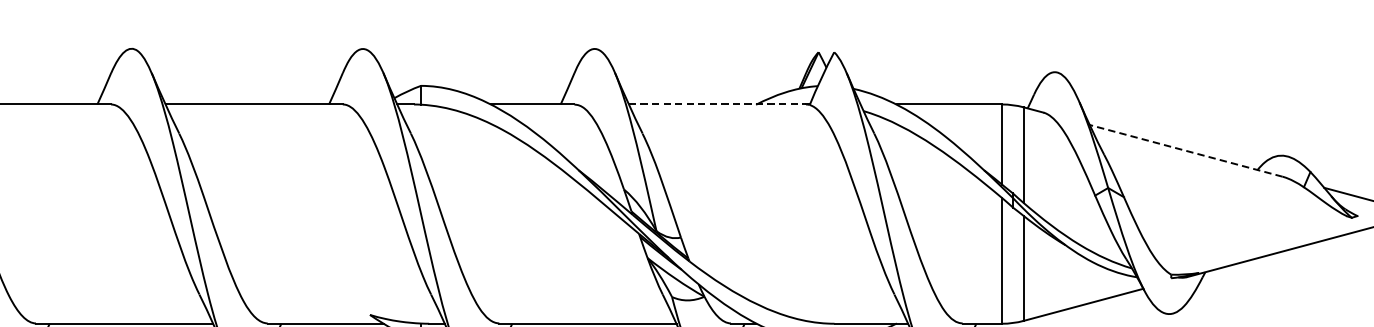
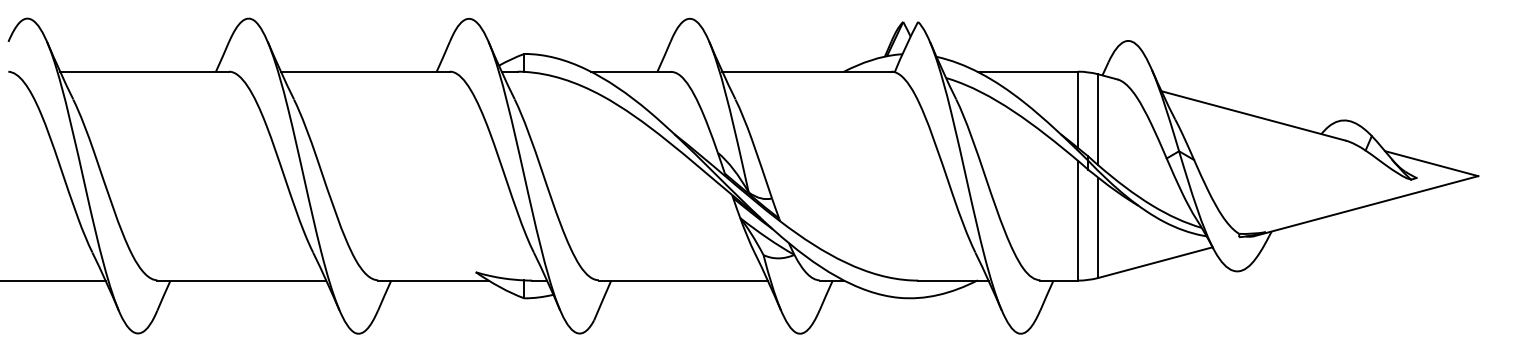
line: (718, 104) -> (807, 71), dashed -> solid
line: (1185, 150) -> (1252, 115), dashed -> solid

